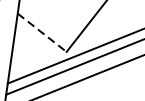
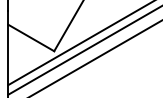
line: (42, 32) -> (31, 37), dashed -> solid

